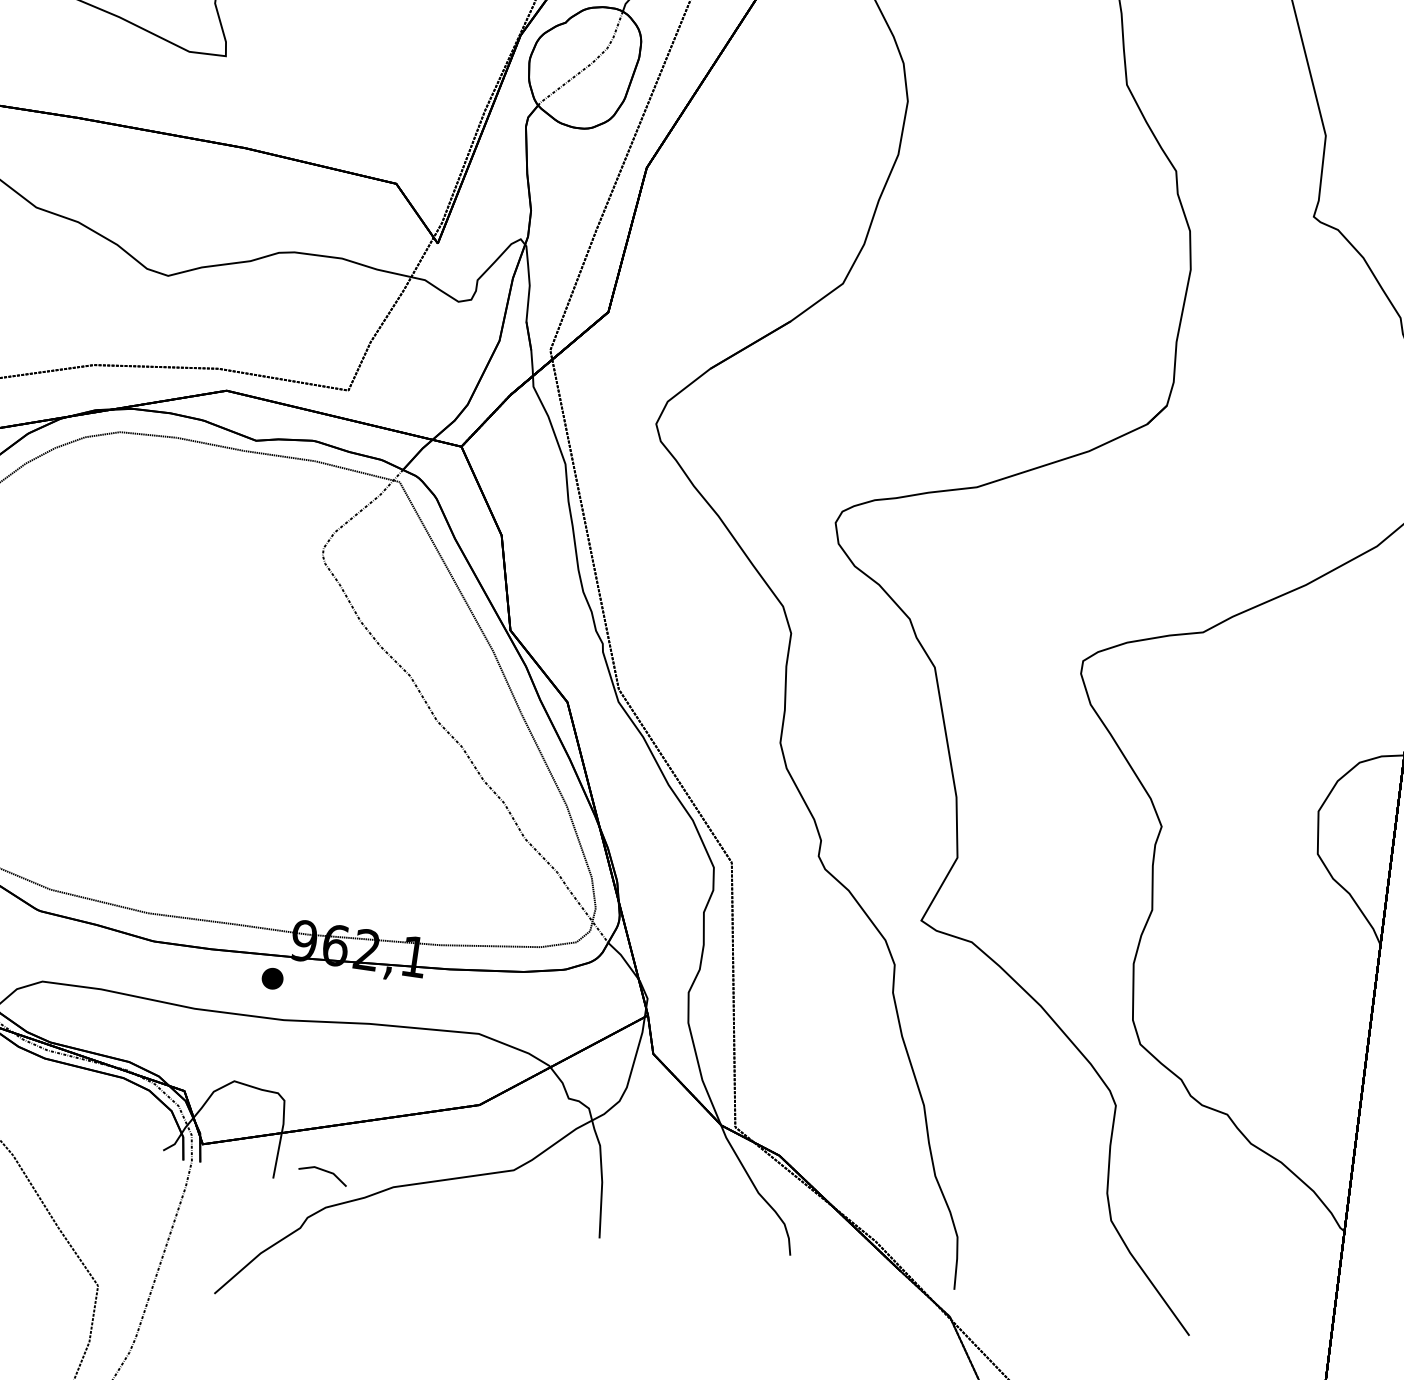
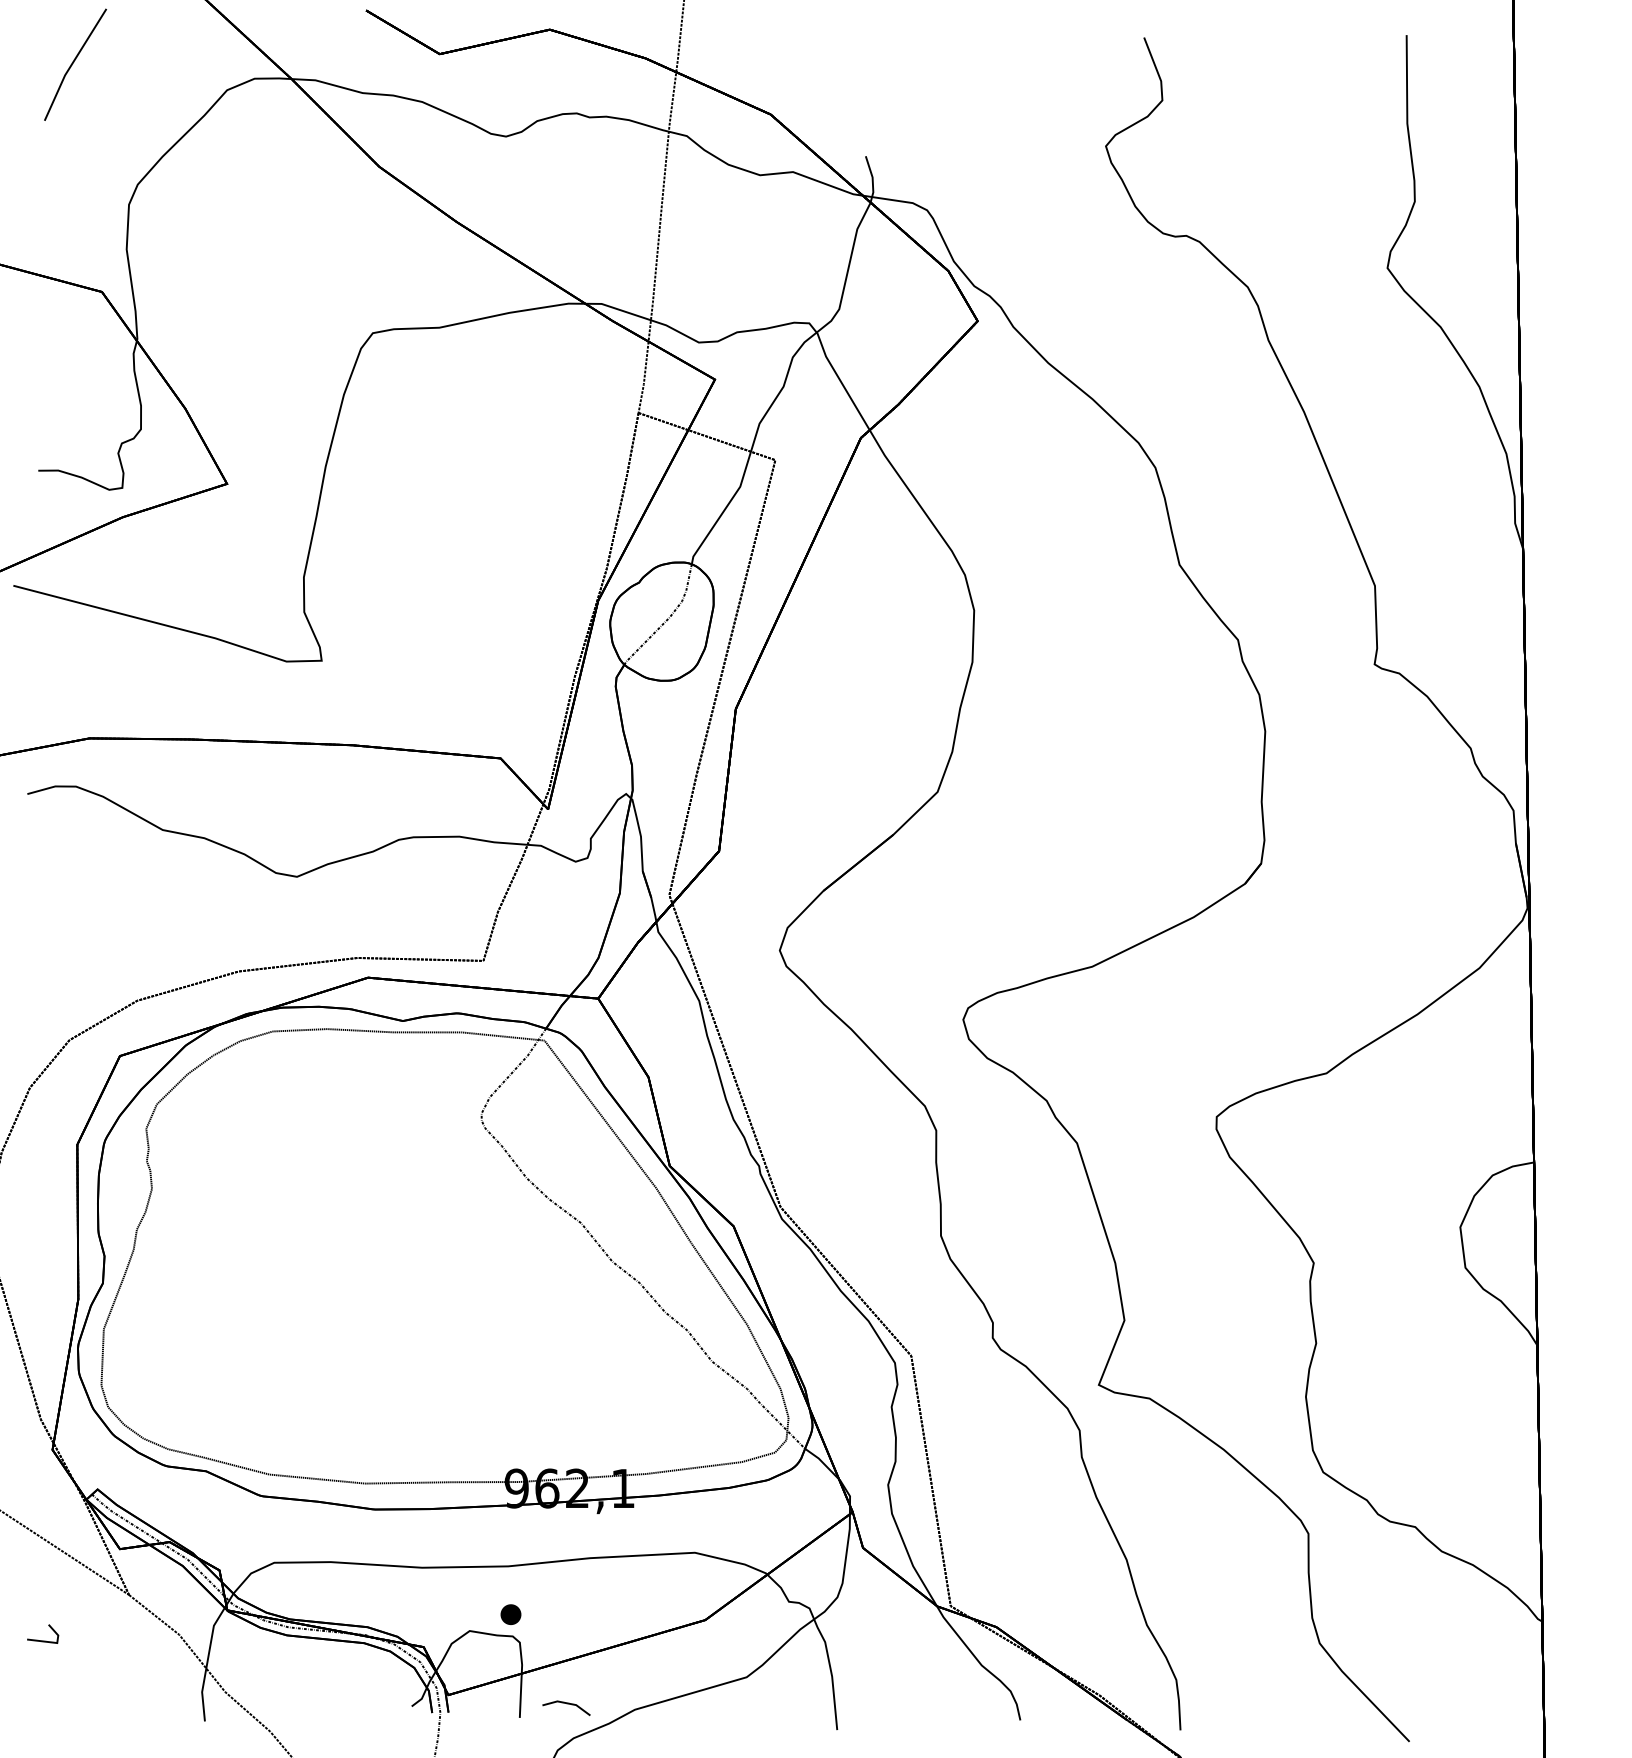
part: (272, 978) -> (510, 1614), moved

